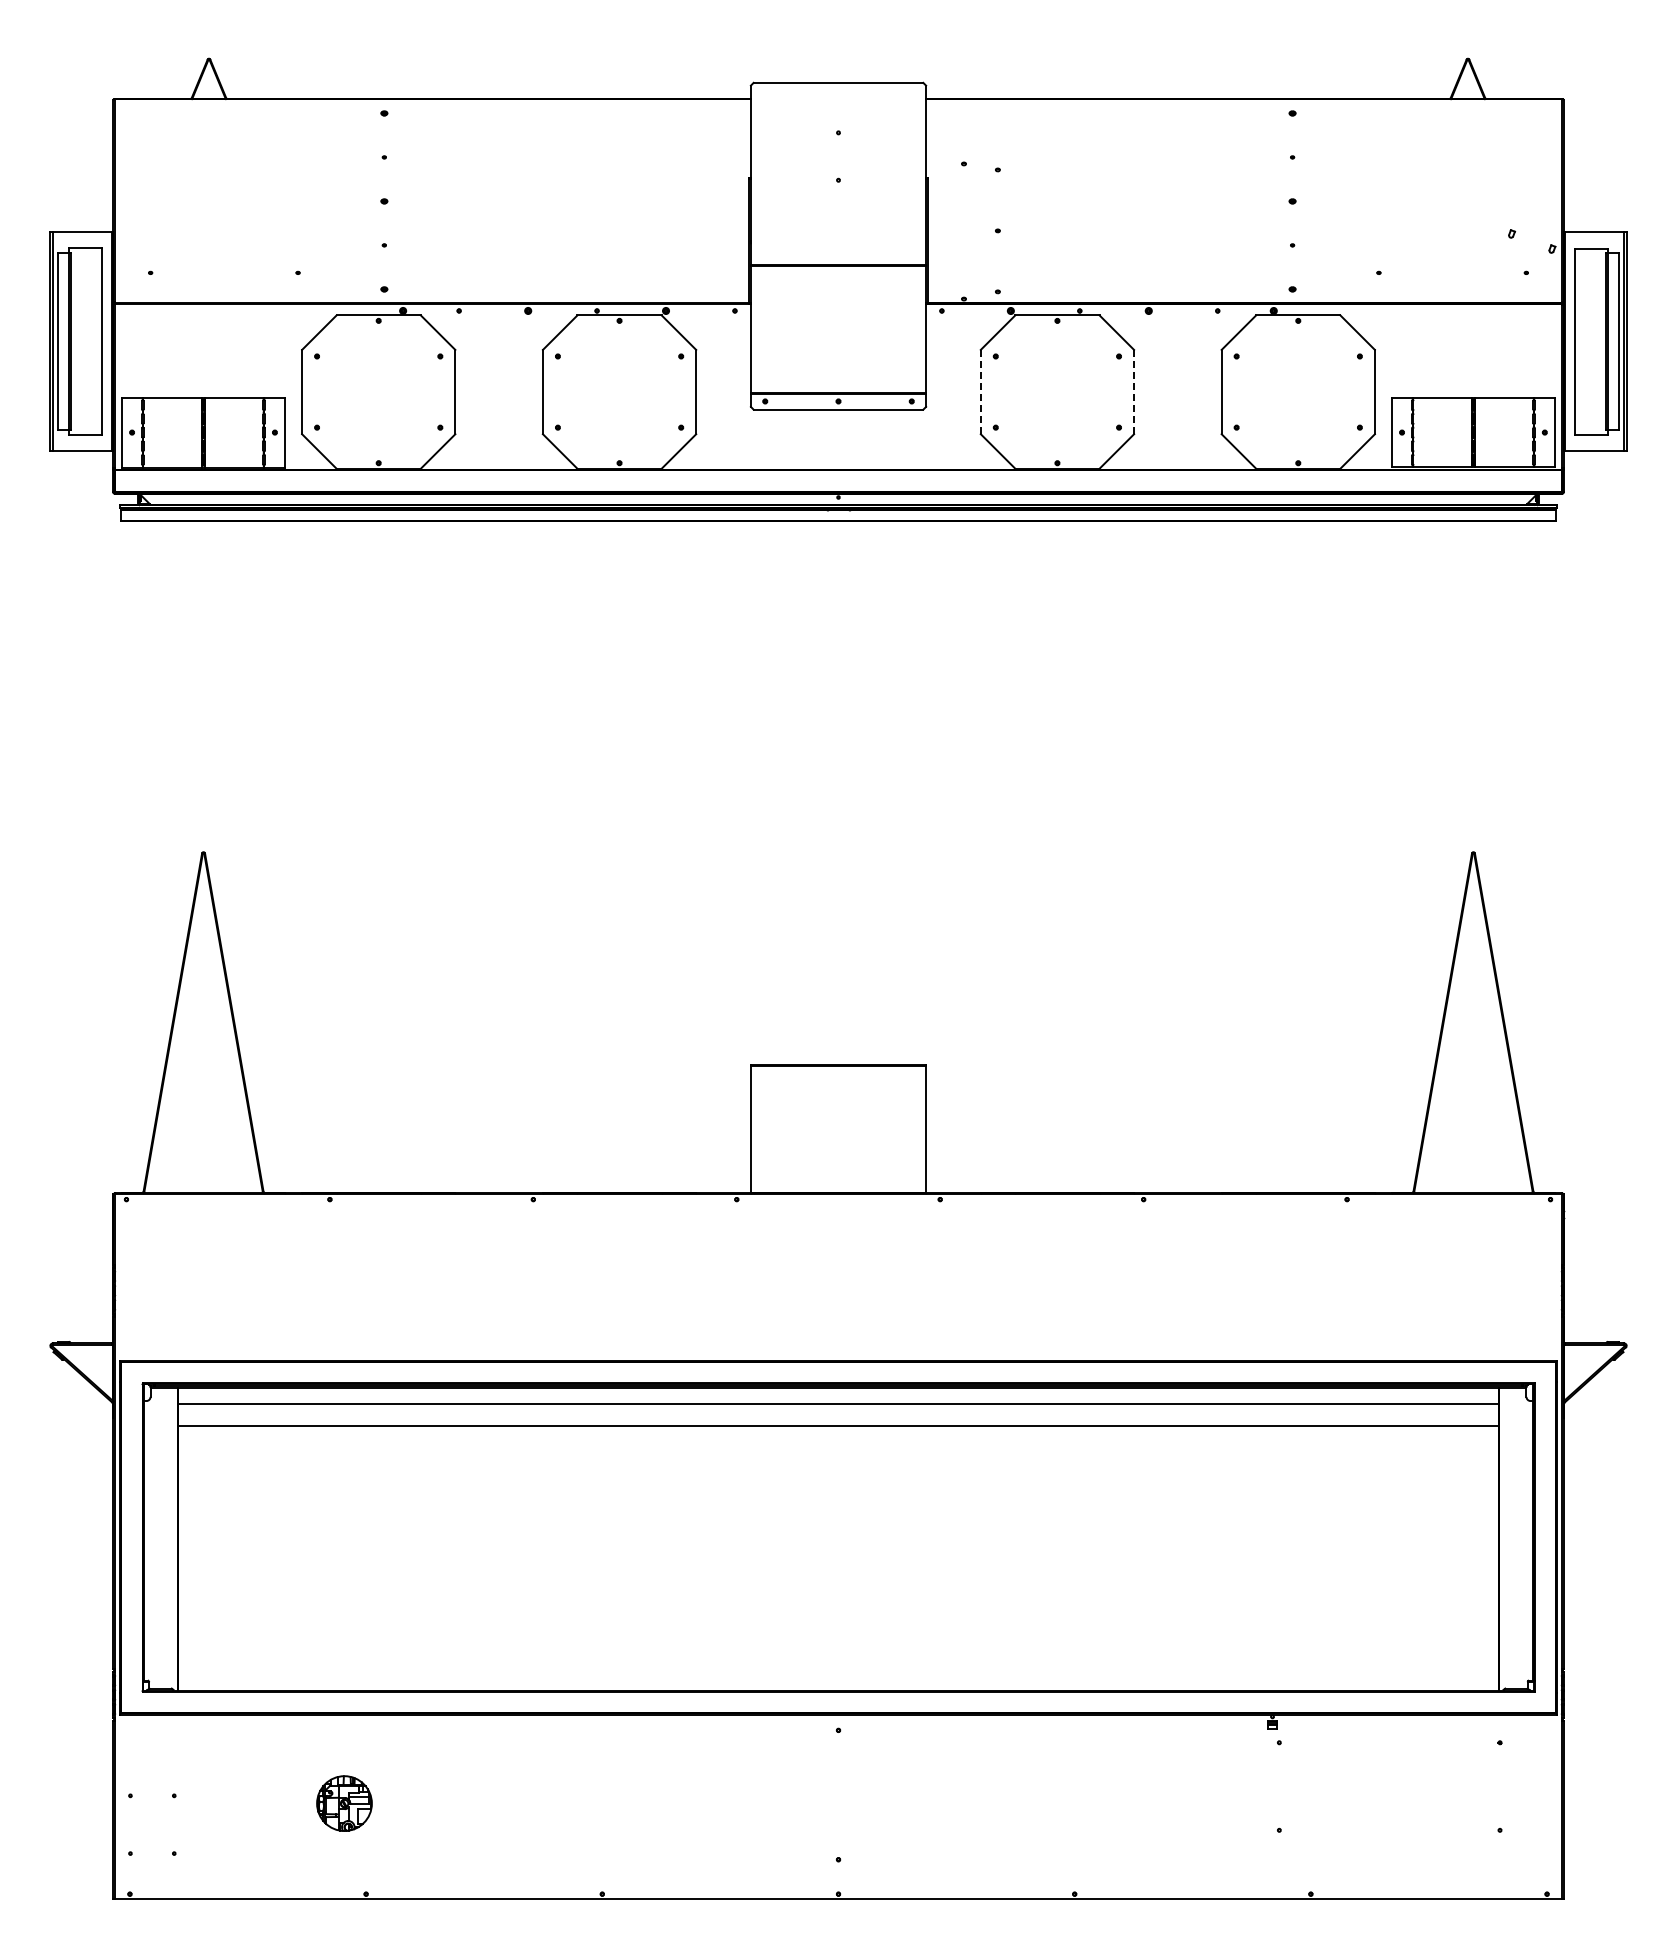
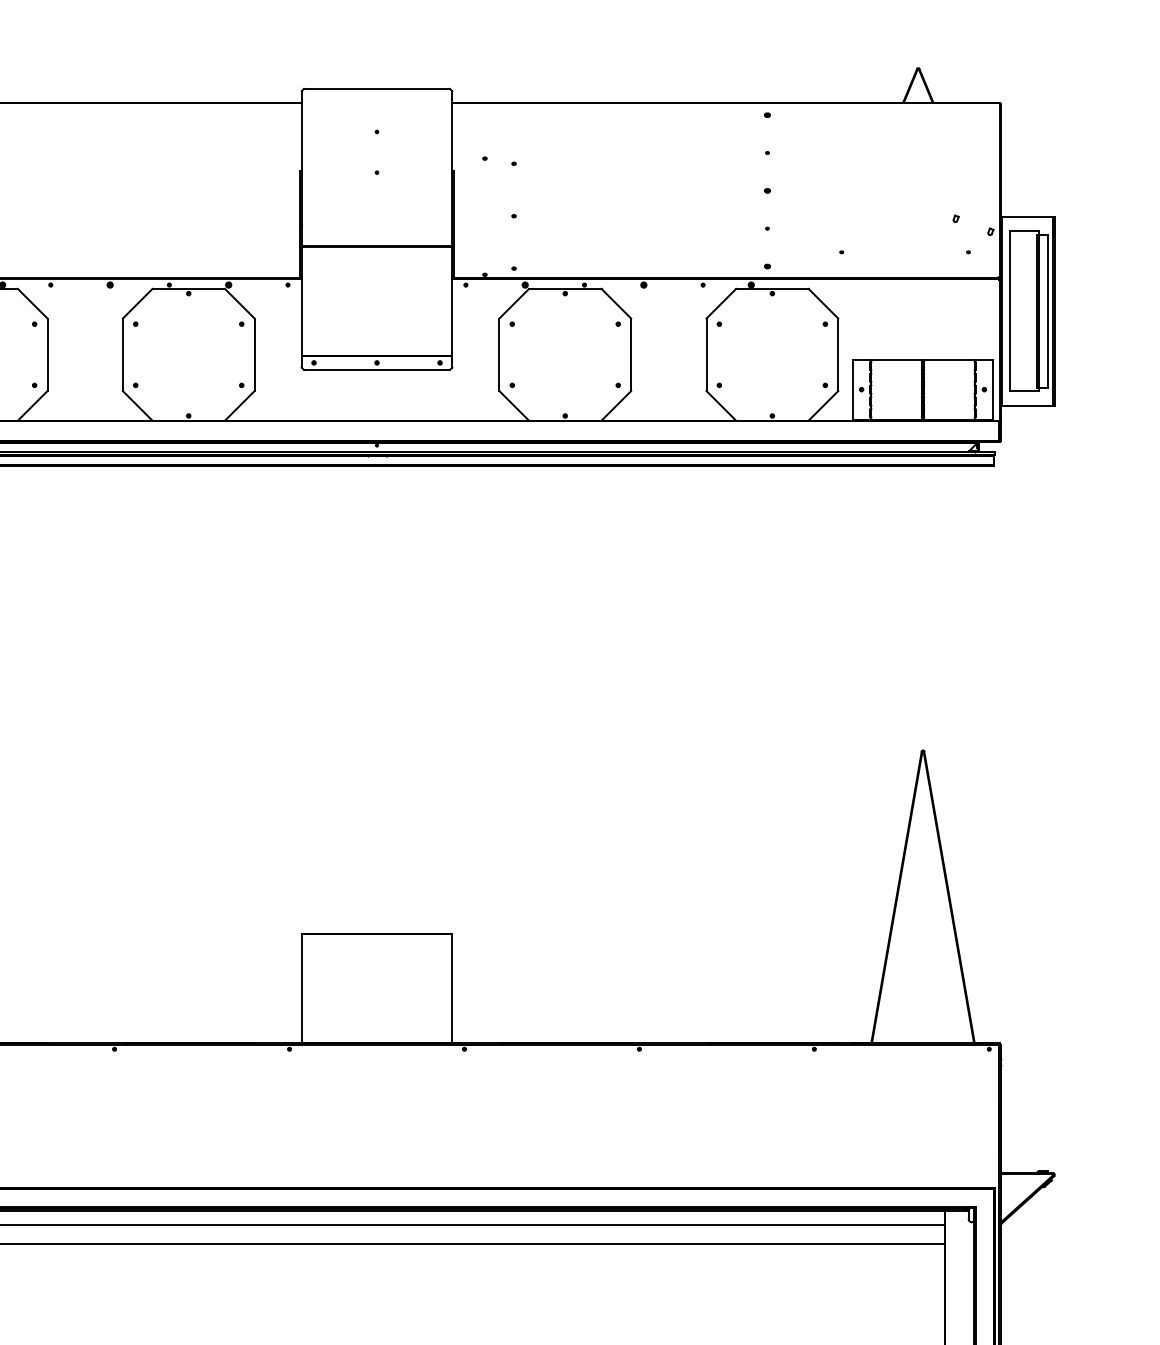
line: (1134, 391) -> (631, 354), dashed -> solid
line: (980, 392) -> (499, 355), dashed -> solid

